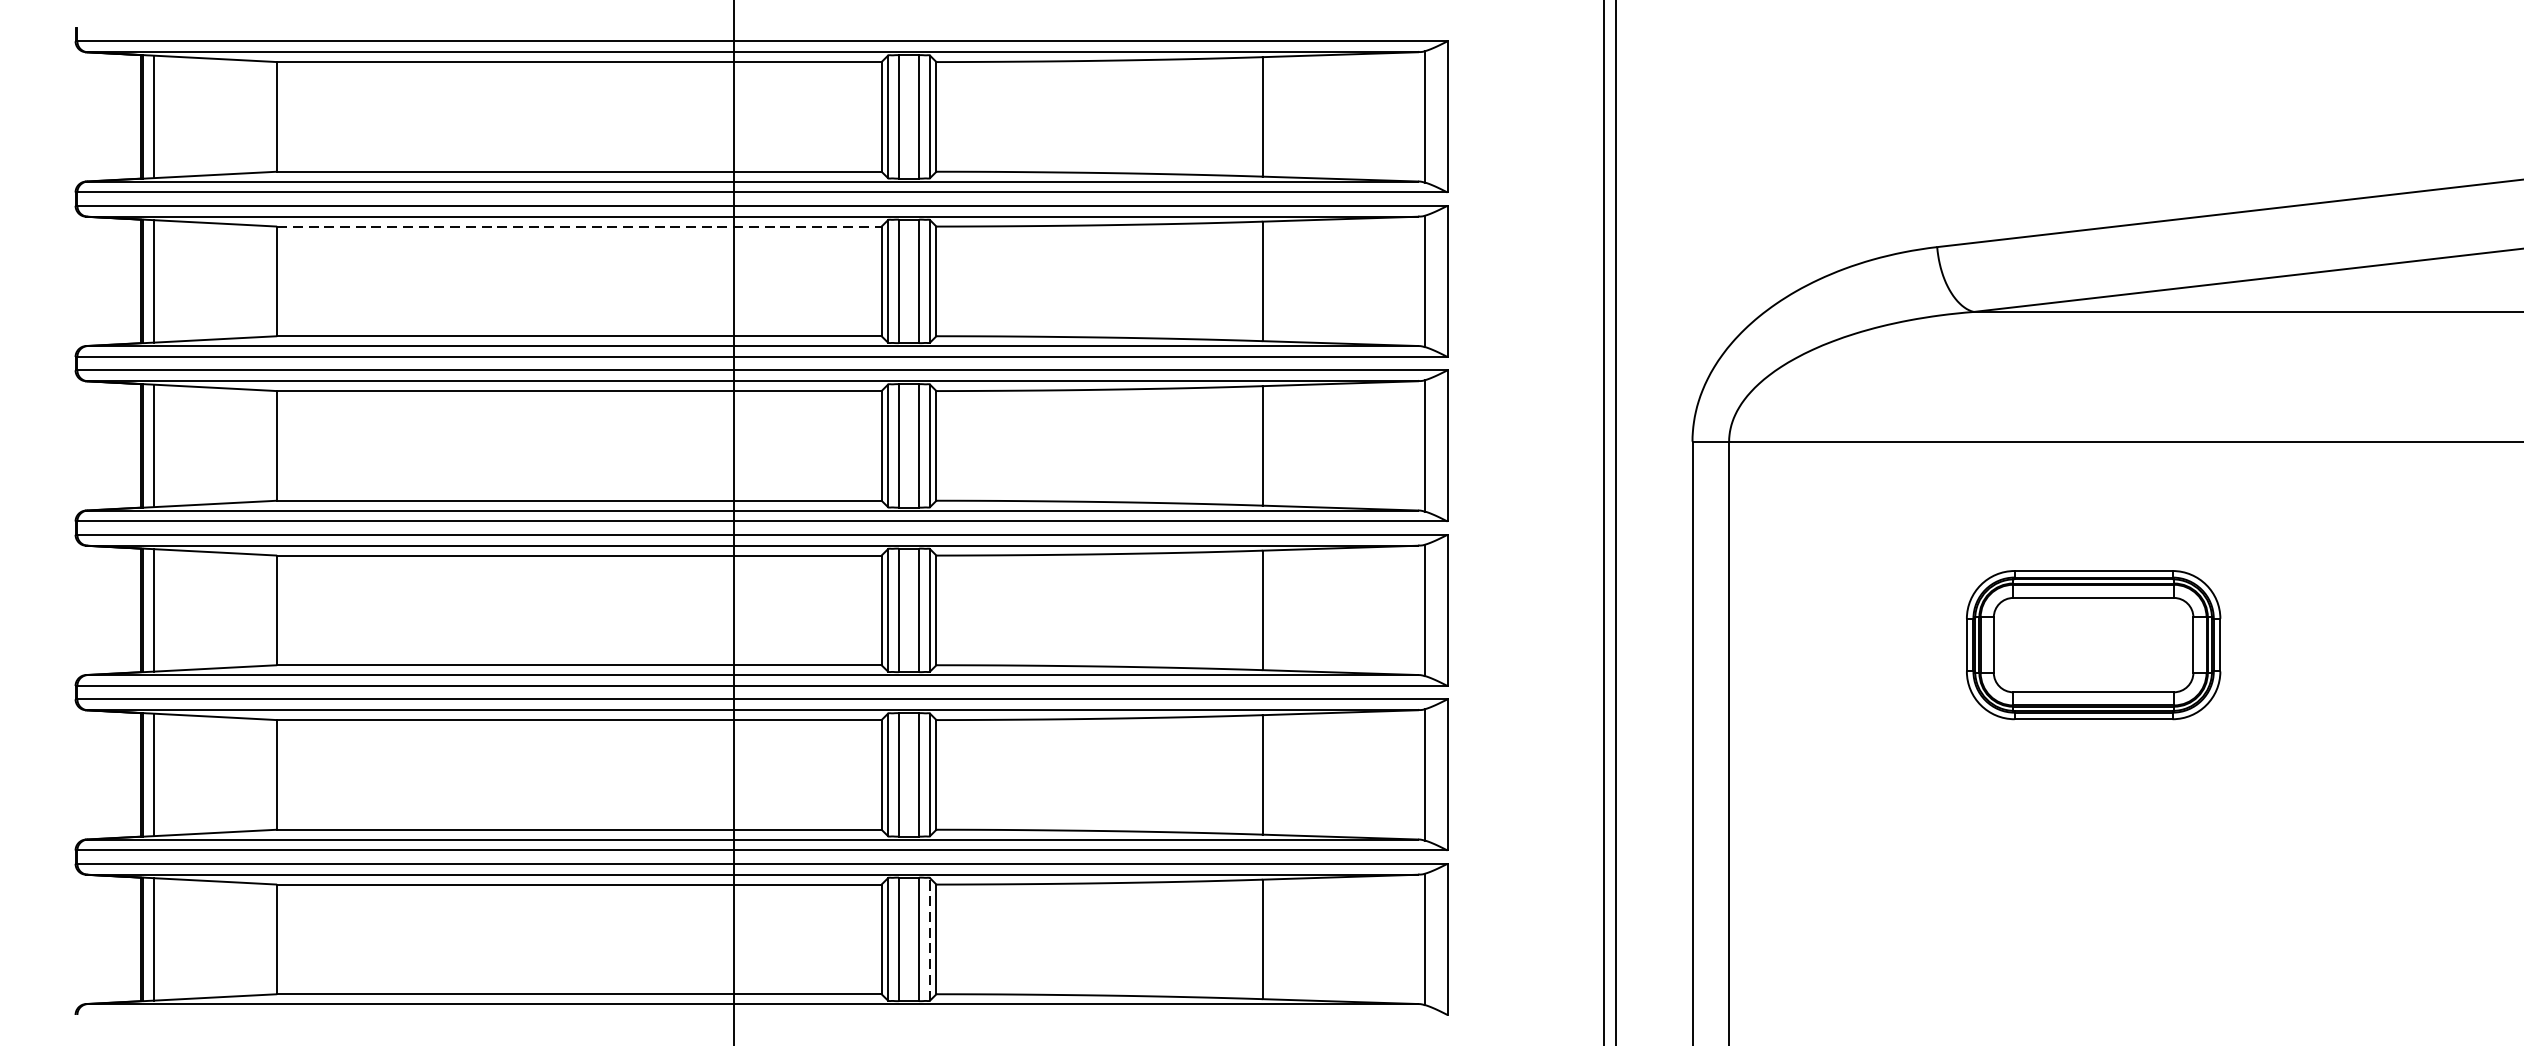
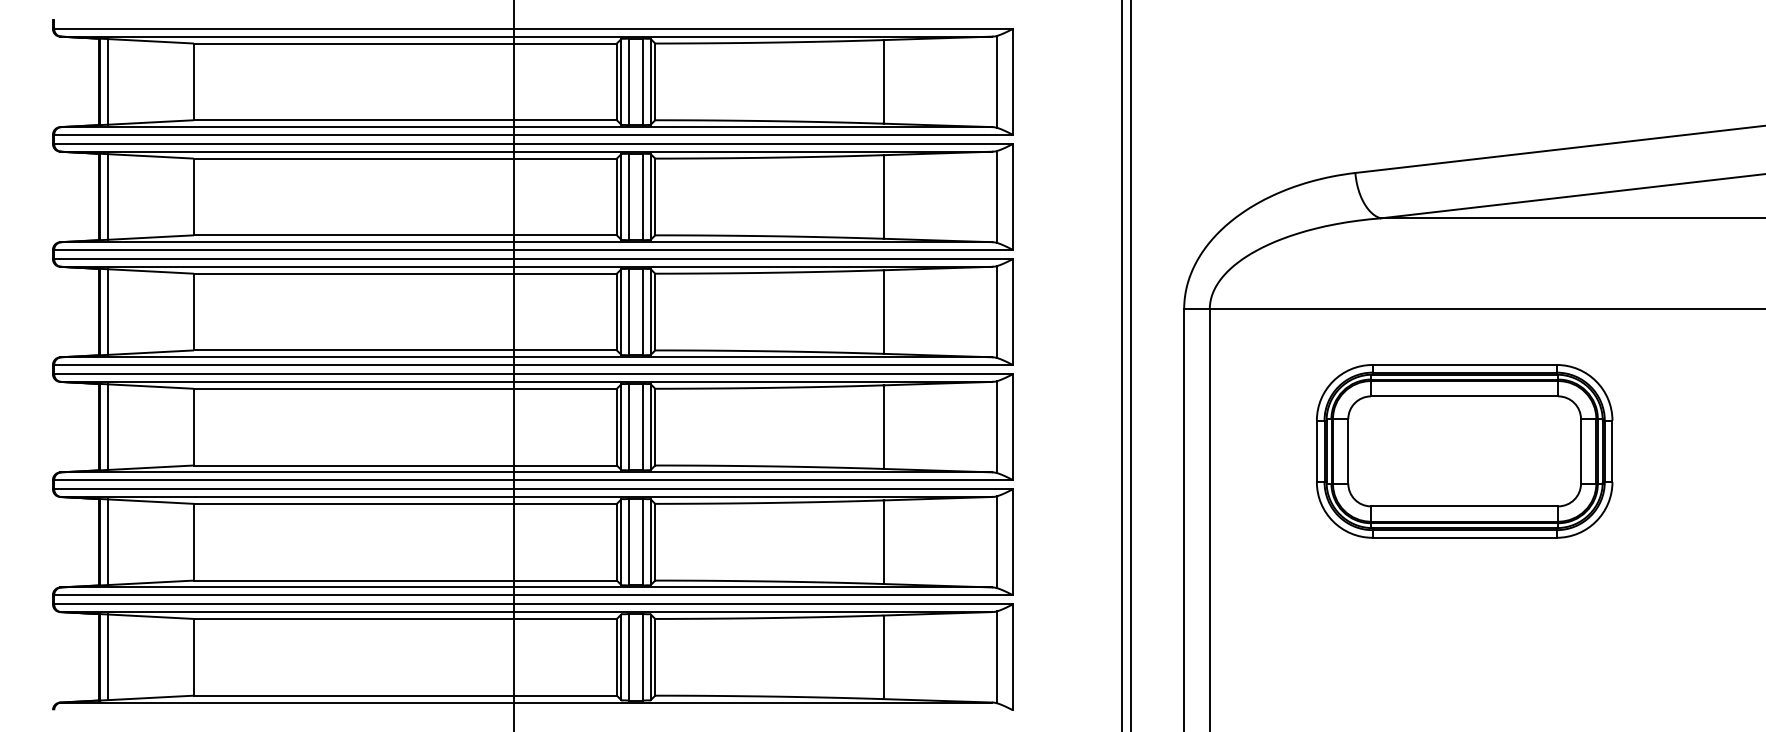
line: (579, 226) -> (405, 158), dashed -> solid
part: (2093, 645) -> (1464, 451), size x1.67
line: (929, 939) -> (650, 657), dashed -> solid

